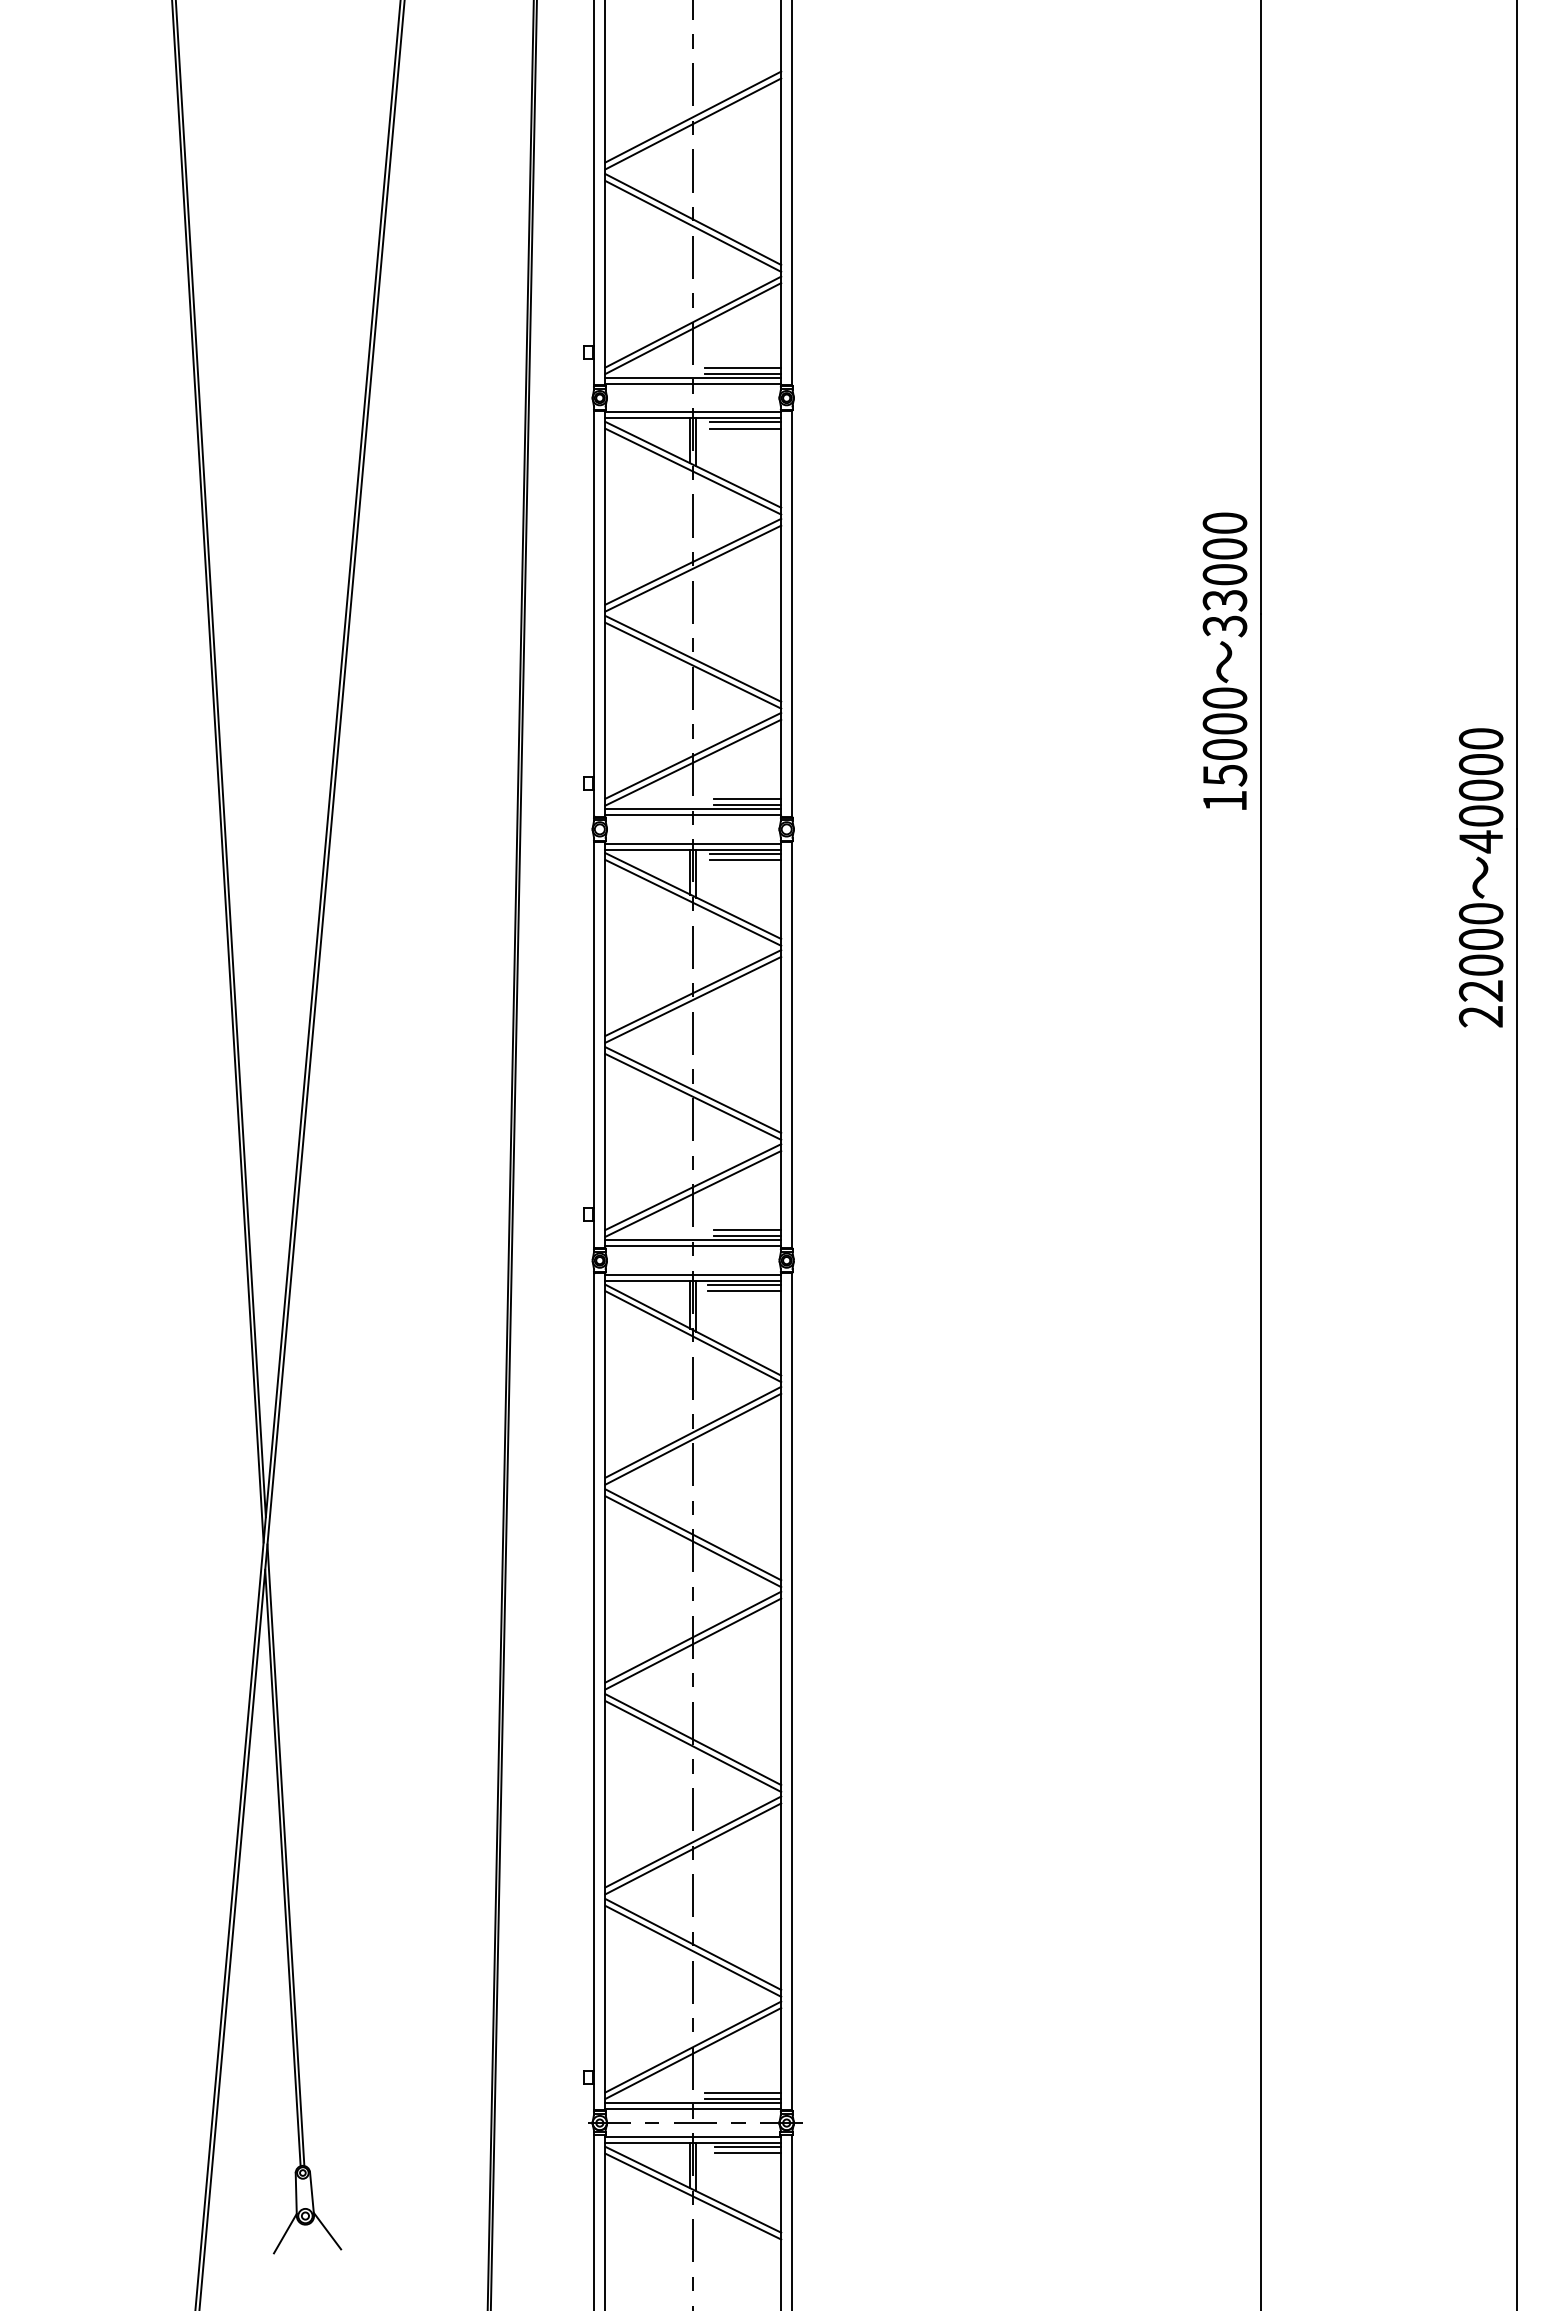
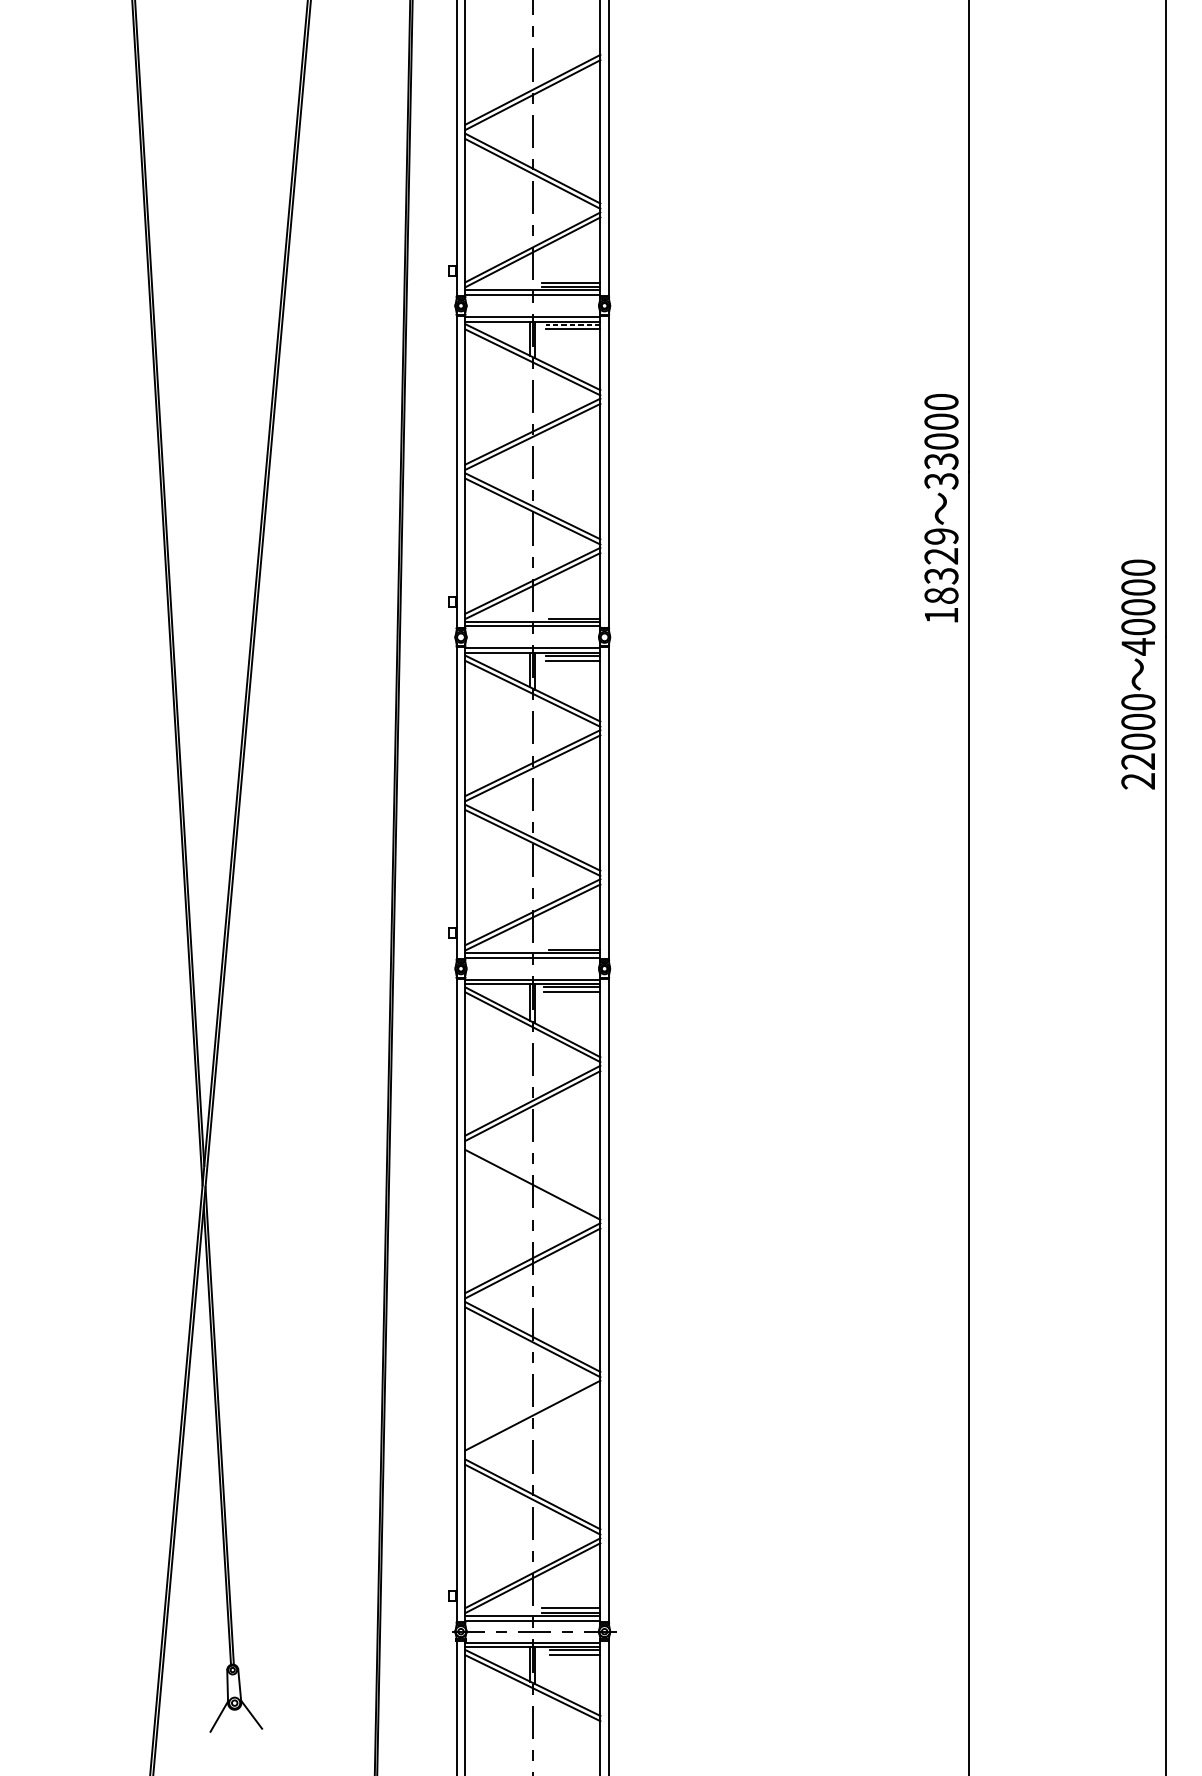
line: (745, 422) -> (572, 324), solid -> dashed
text: (1224, 736) -> (941, 565), 15000 -> 18329
line: (747, 798) -> (574, 613), removed
line: (747, 1230) -> (574, 945), removed
line: (693, 1534) -> (532, 1179), removed
line: (693, 1848) -> (532, 1420), removed

